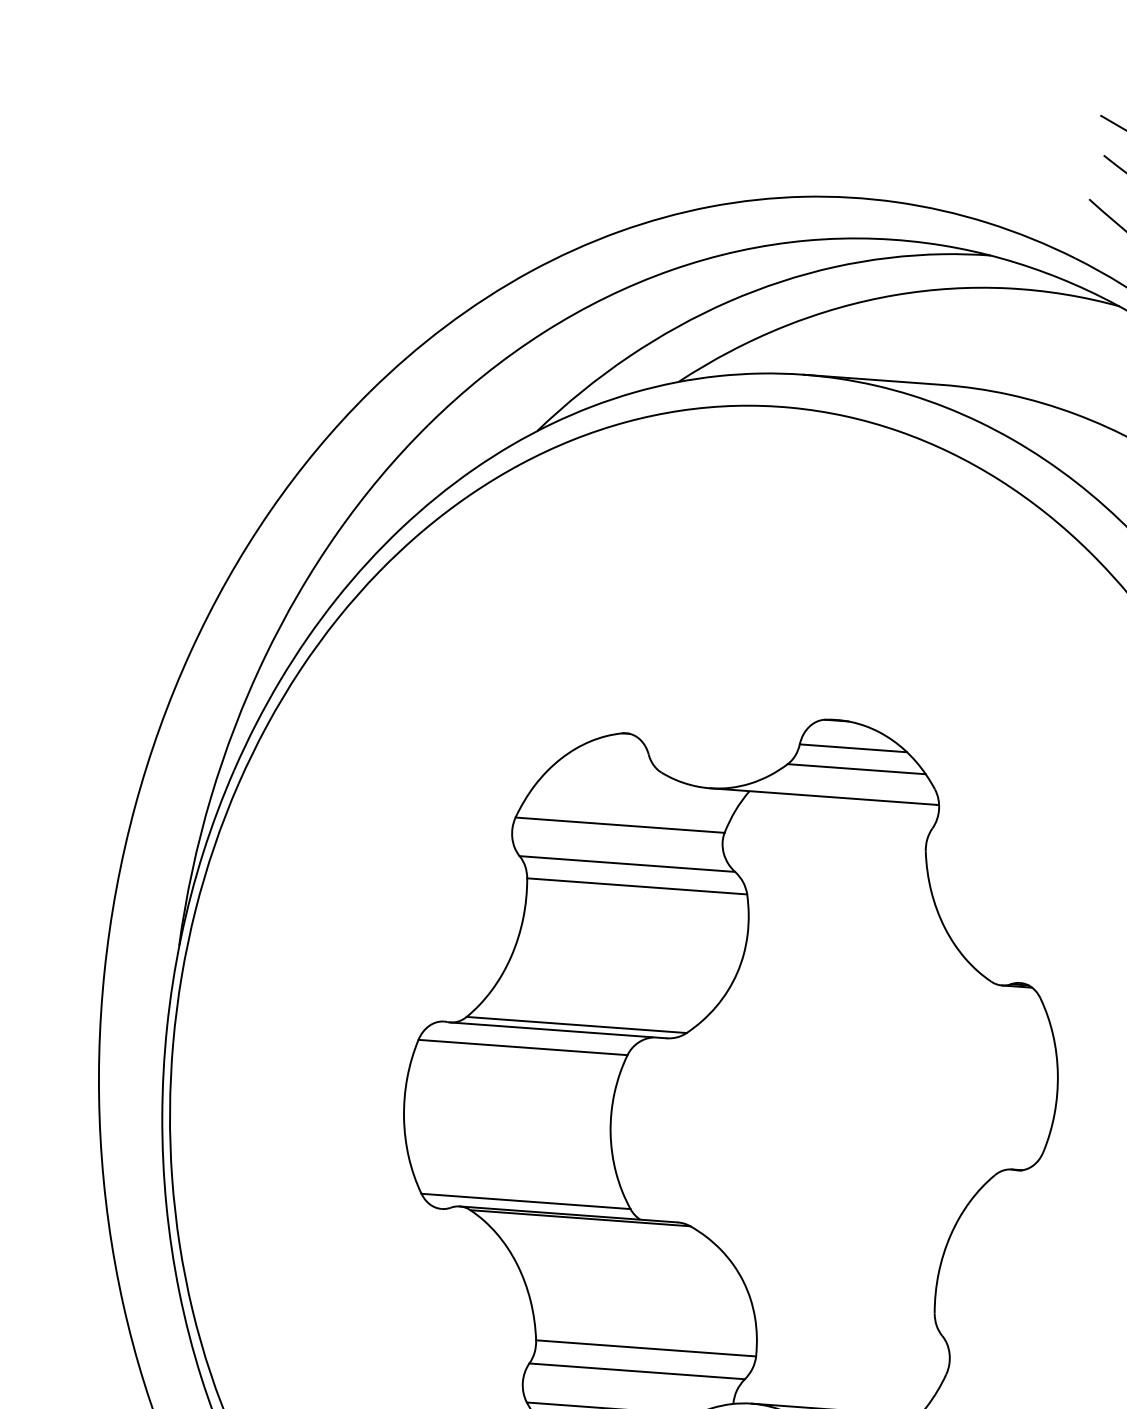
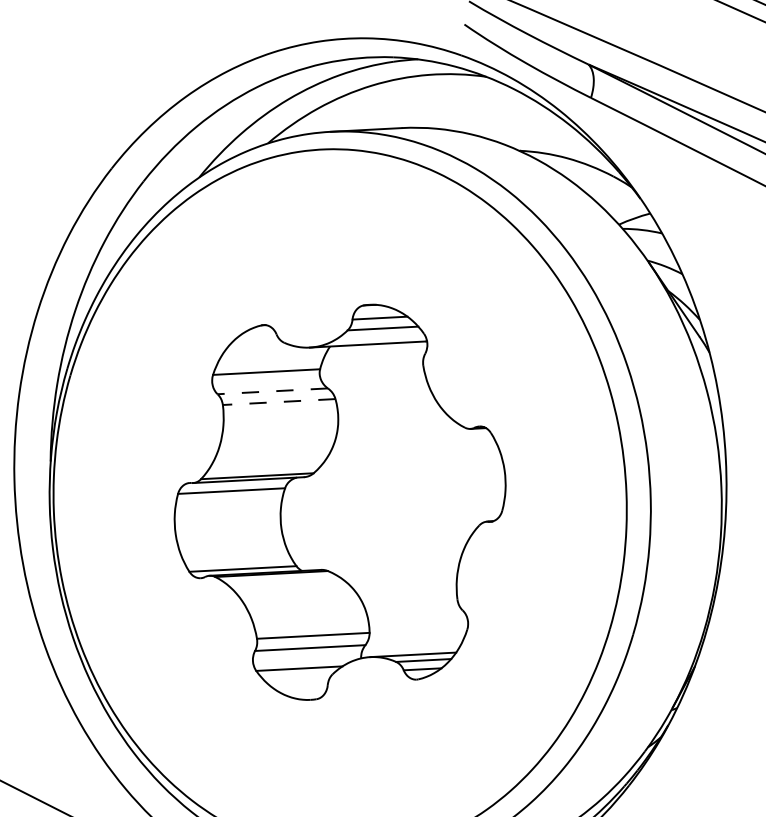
line: (626, 864) -> (272, 391), solid -> dashed
line: (635, 887) -> (278, 402), solid -> dashed

